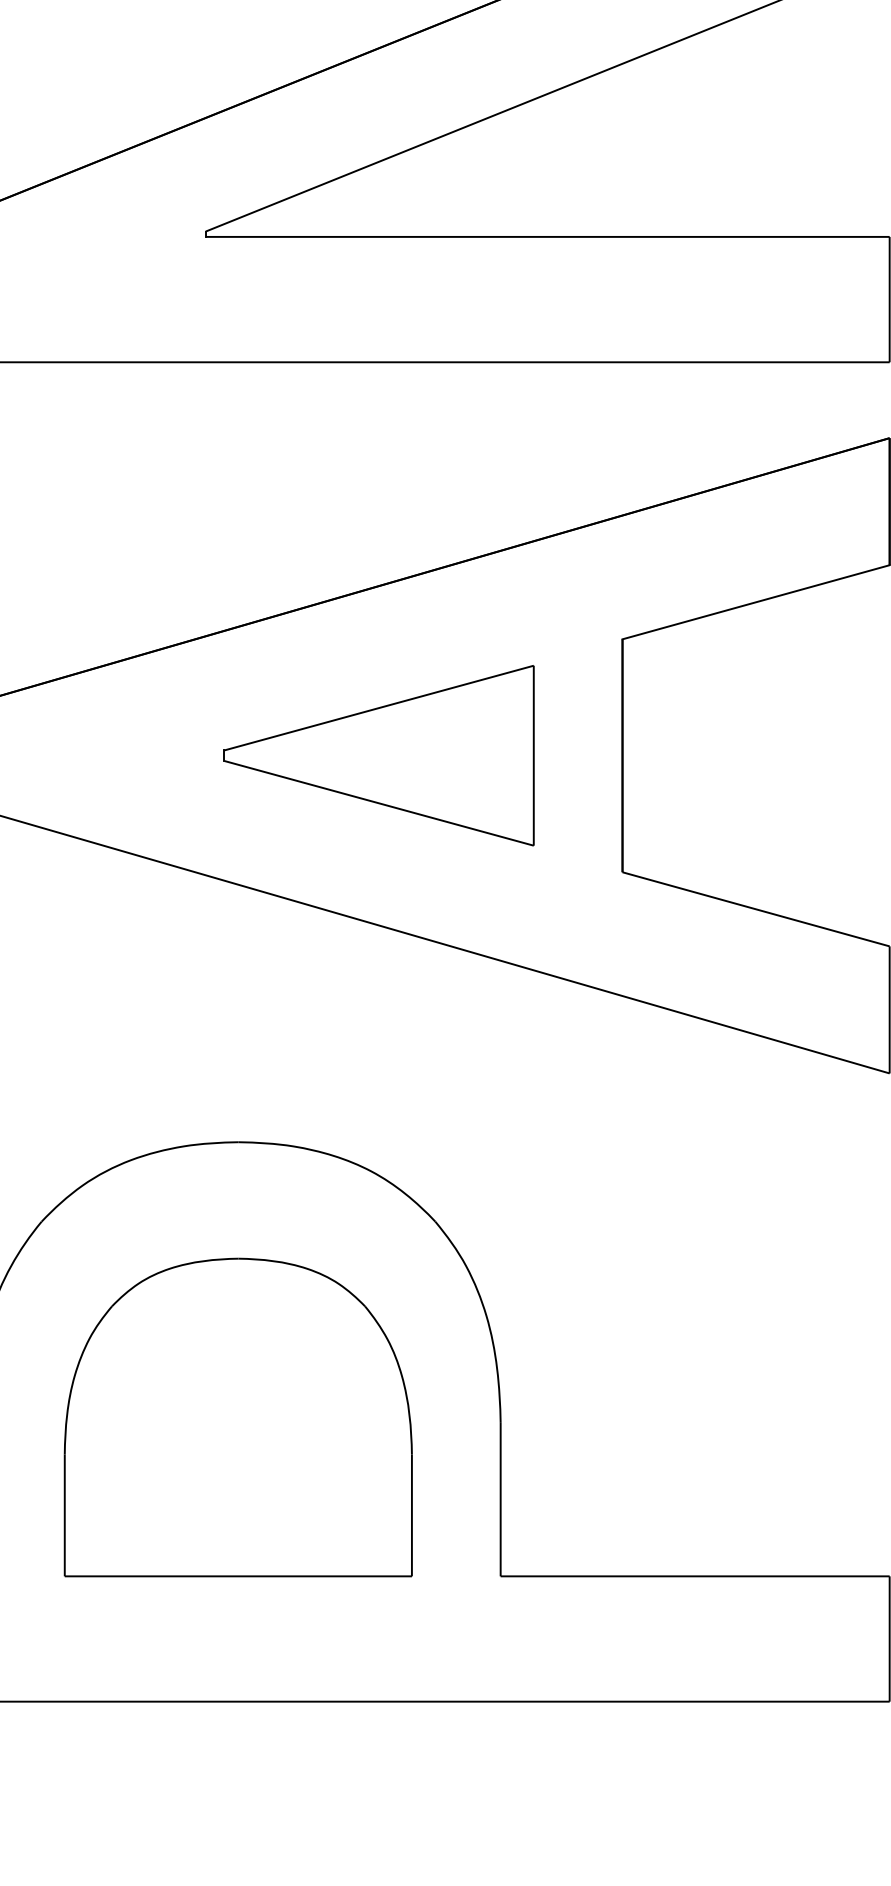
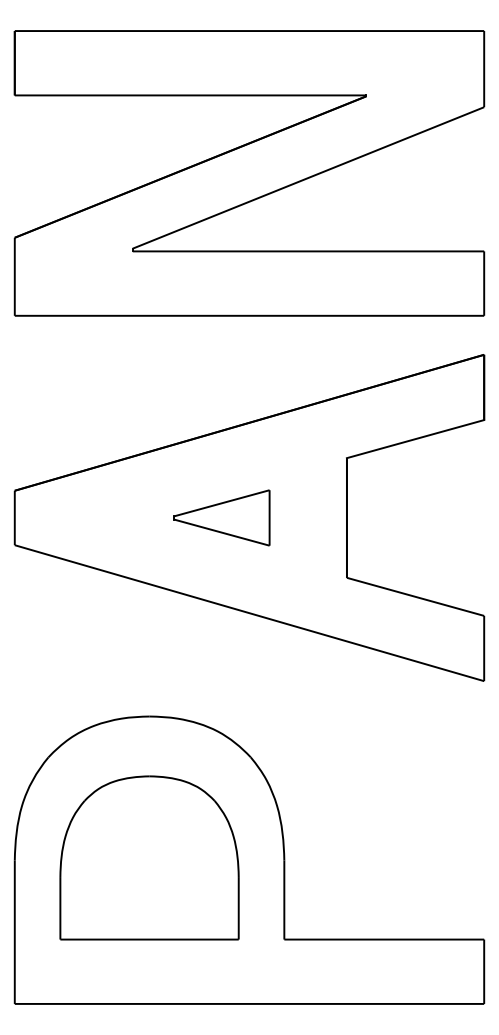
part: (378, 754) -> (221, 517), size x0.6

